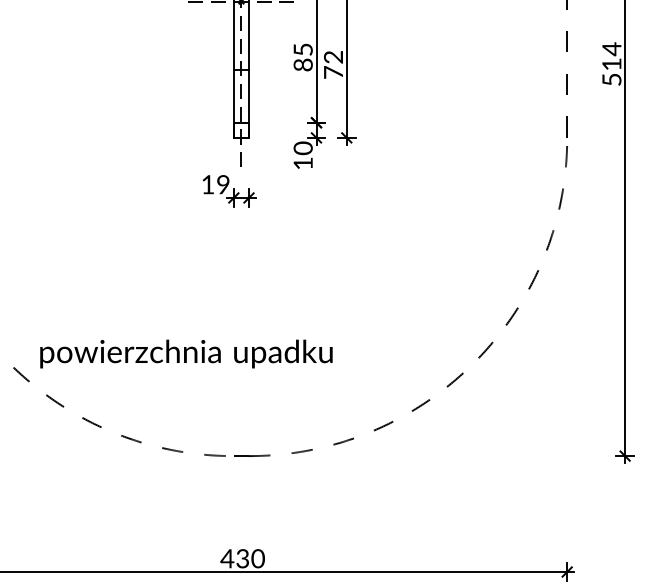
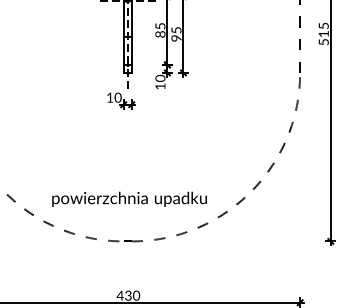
text: (611, 48) -> (323, 25), 514 -> 515
text: (333, 65) -> (176, 34), 72 -> 95
text: (222, 186) -> (117, 98), 19 -> 10
text: (186, 352) -> (129, 198), moved

